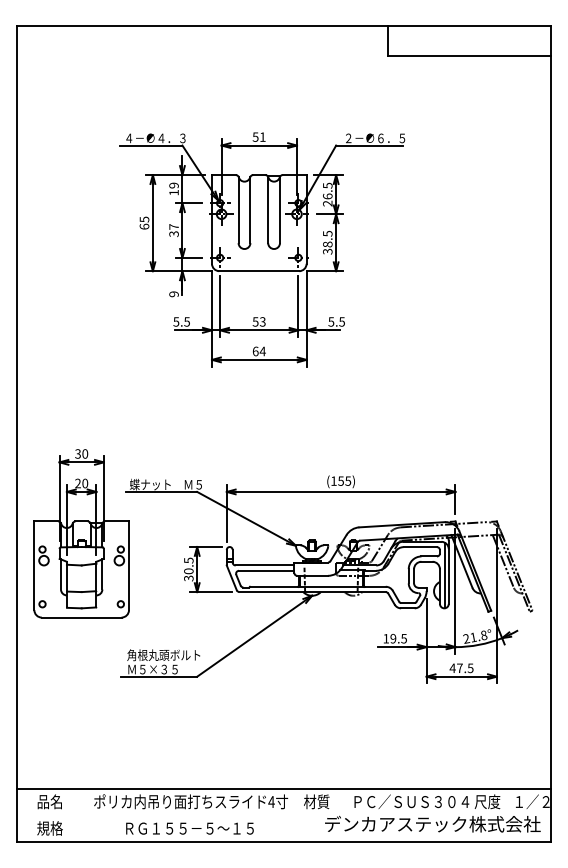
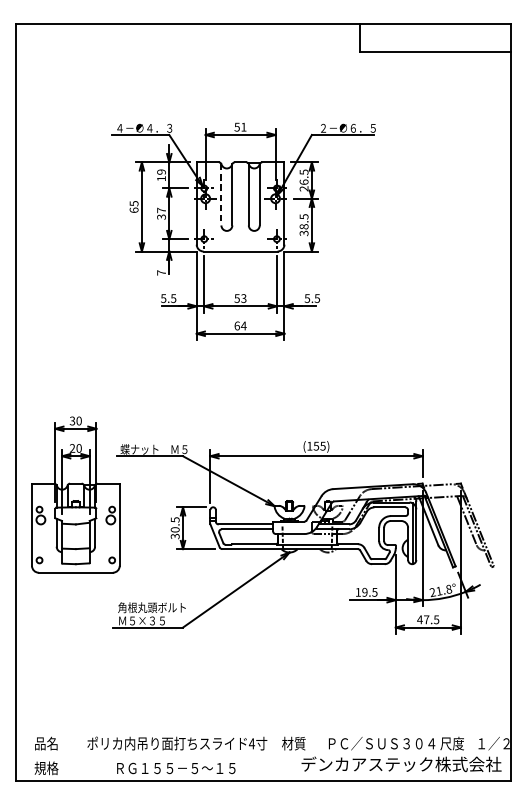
line: (238, 210) -> (221, 195), solid -> dashed
text: (173, 294) -> (161, 273), 9 -> 7
line: (283, 788) -> (263, 731), removed

